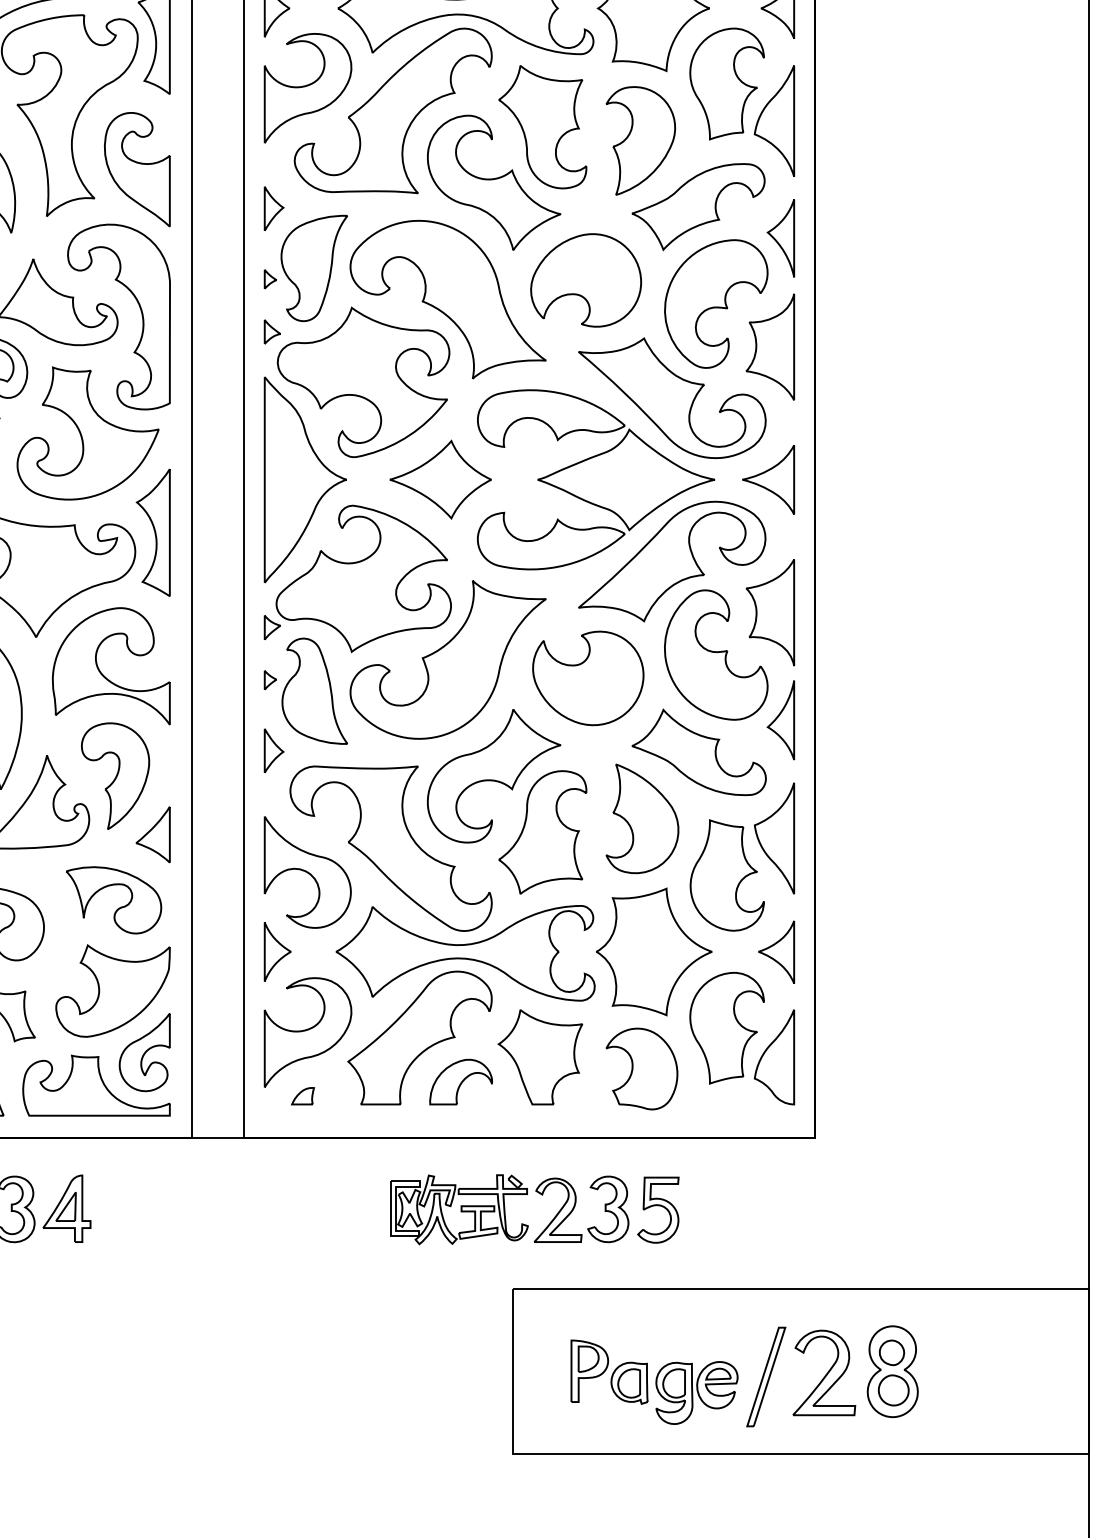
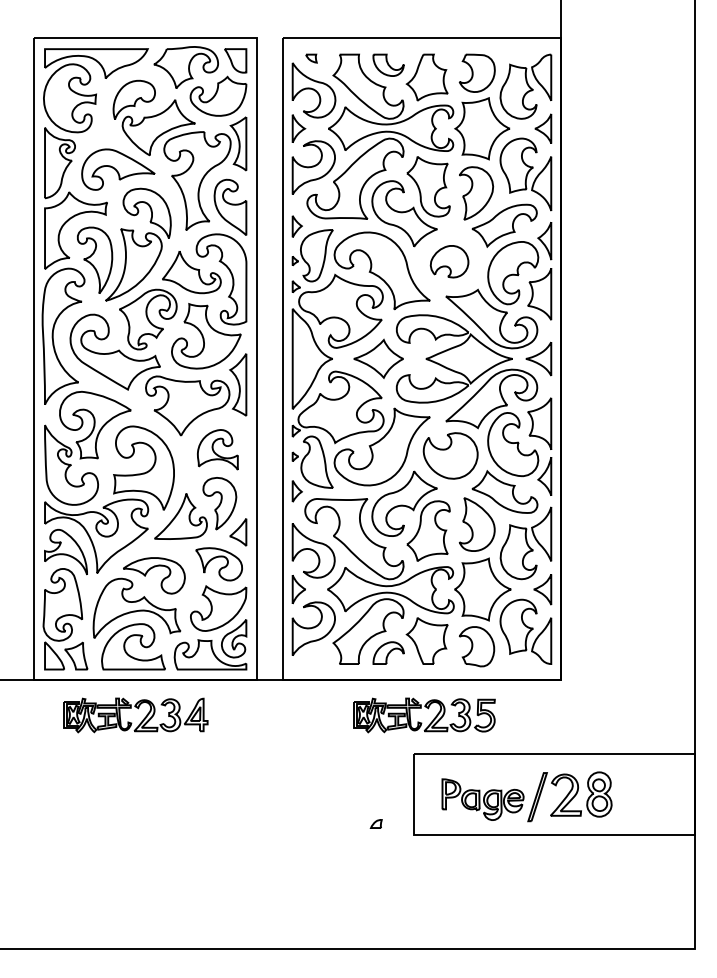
part: (585, 280) -> (449, 261), size x0.7
part: (110, 665) -> (217, 449), size x0.7
part: (301, 1095) -> (375, 823), moved

